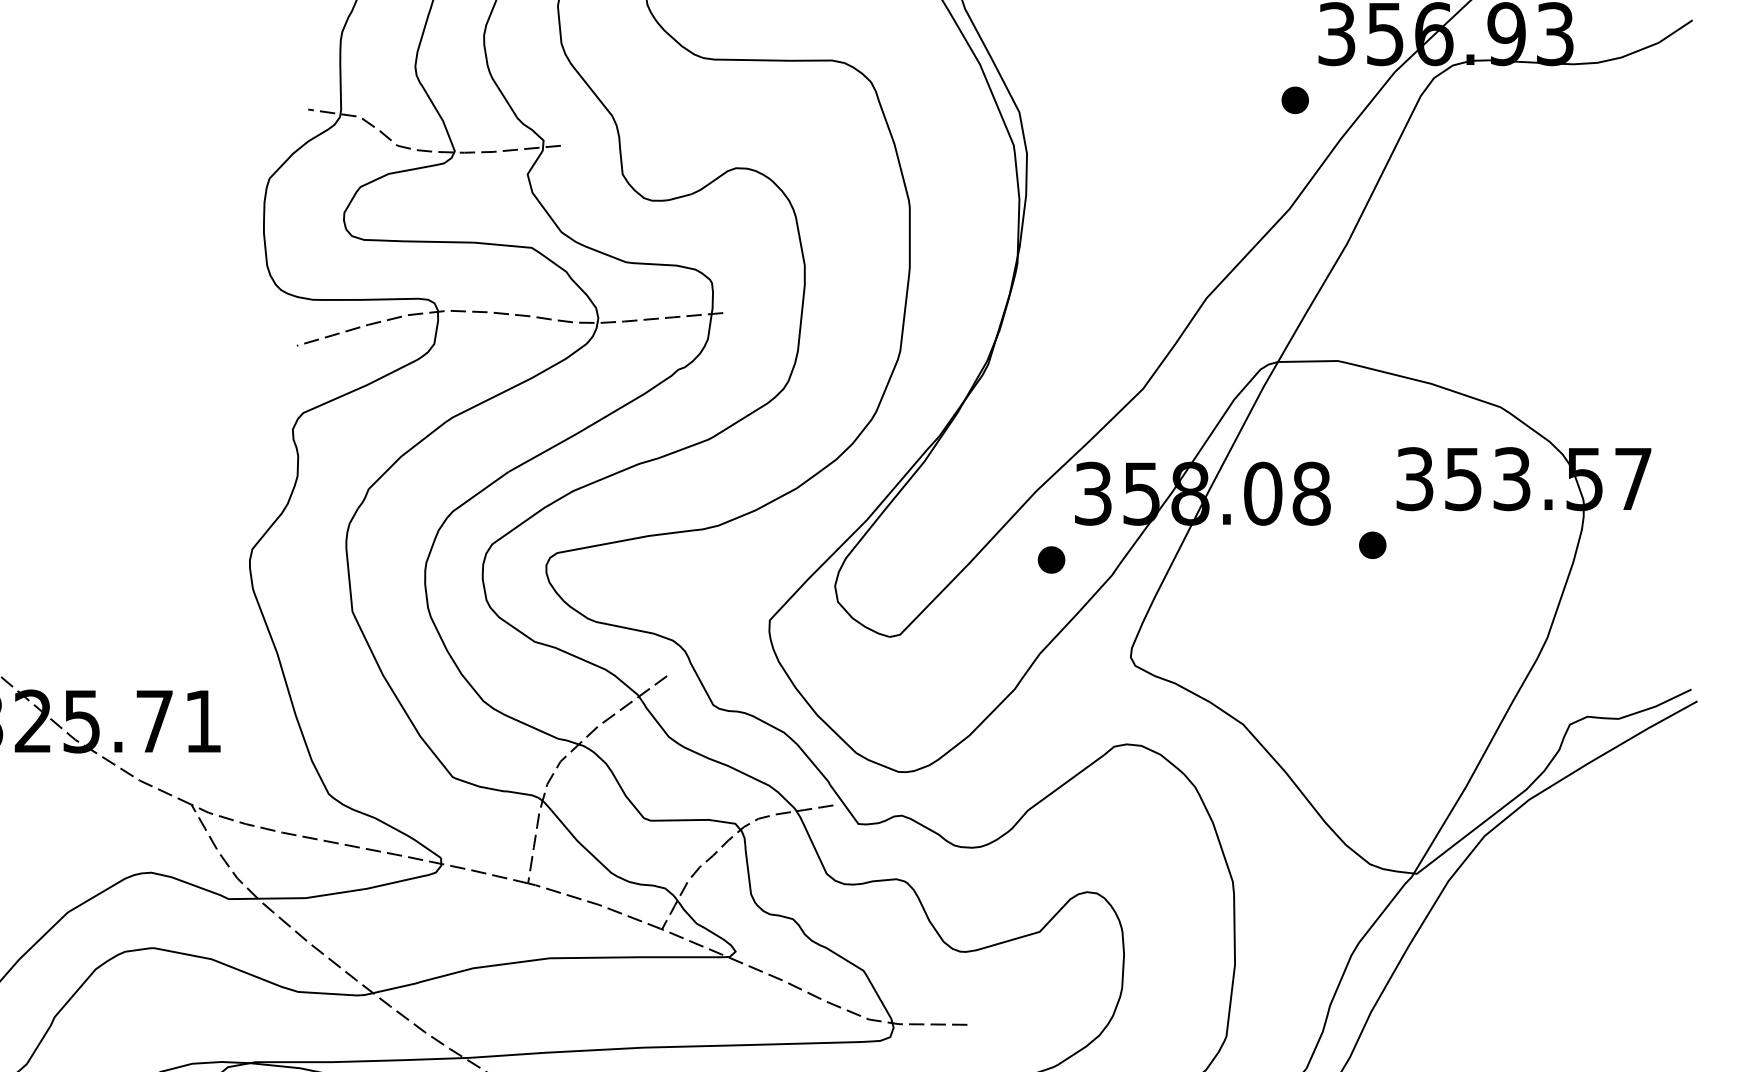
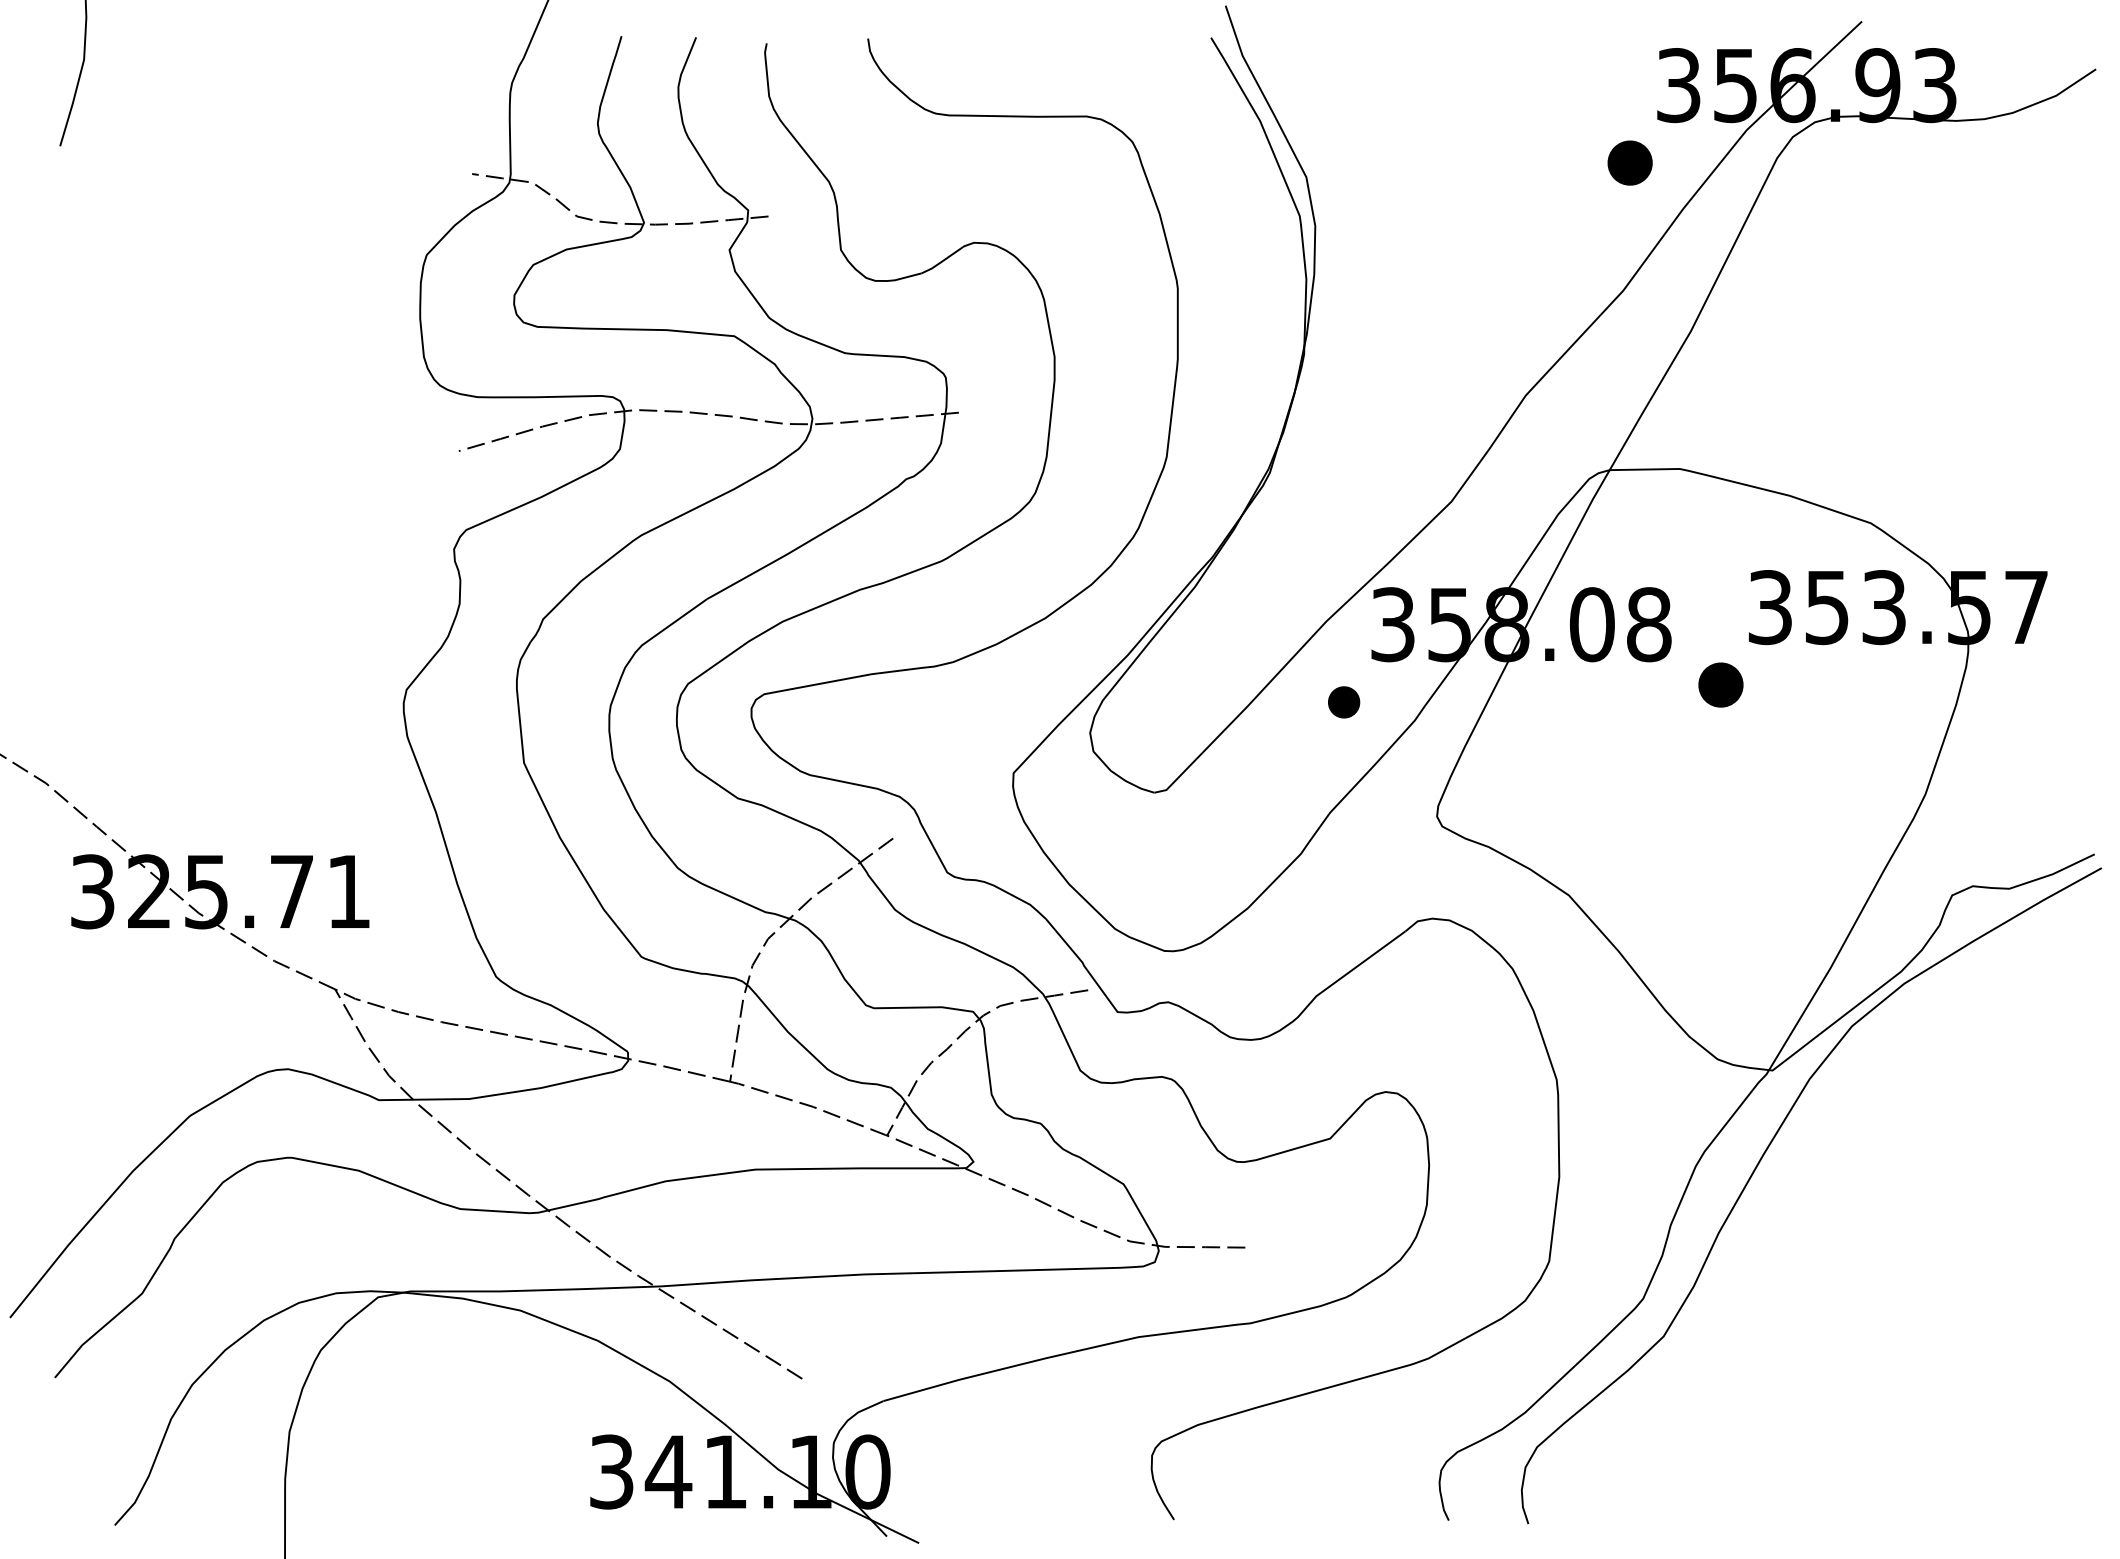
part: (1294, 100) -> (1629, 163), size x1.4
part: (1372, 545) -> (1720, 685), size x1.4

